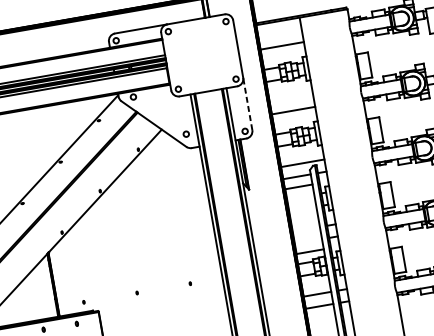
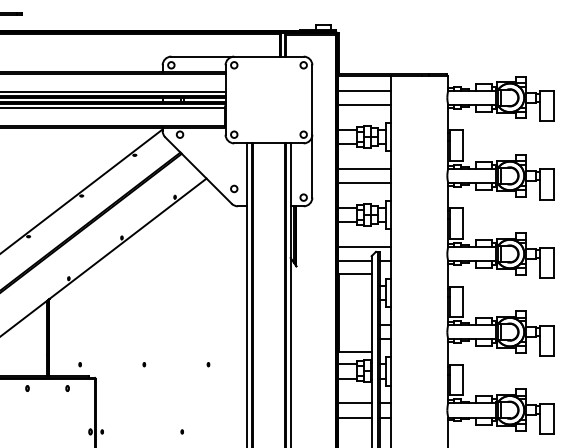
line: (280, 33) -> (364, 90), added
line: (291, 98) -> (364, 168), added
line: (247, 103) -> (312, 165), dashed -> solid

